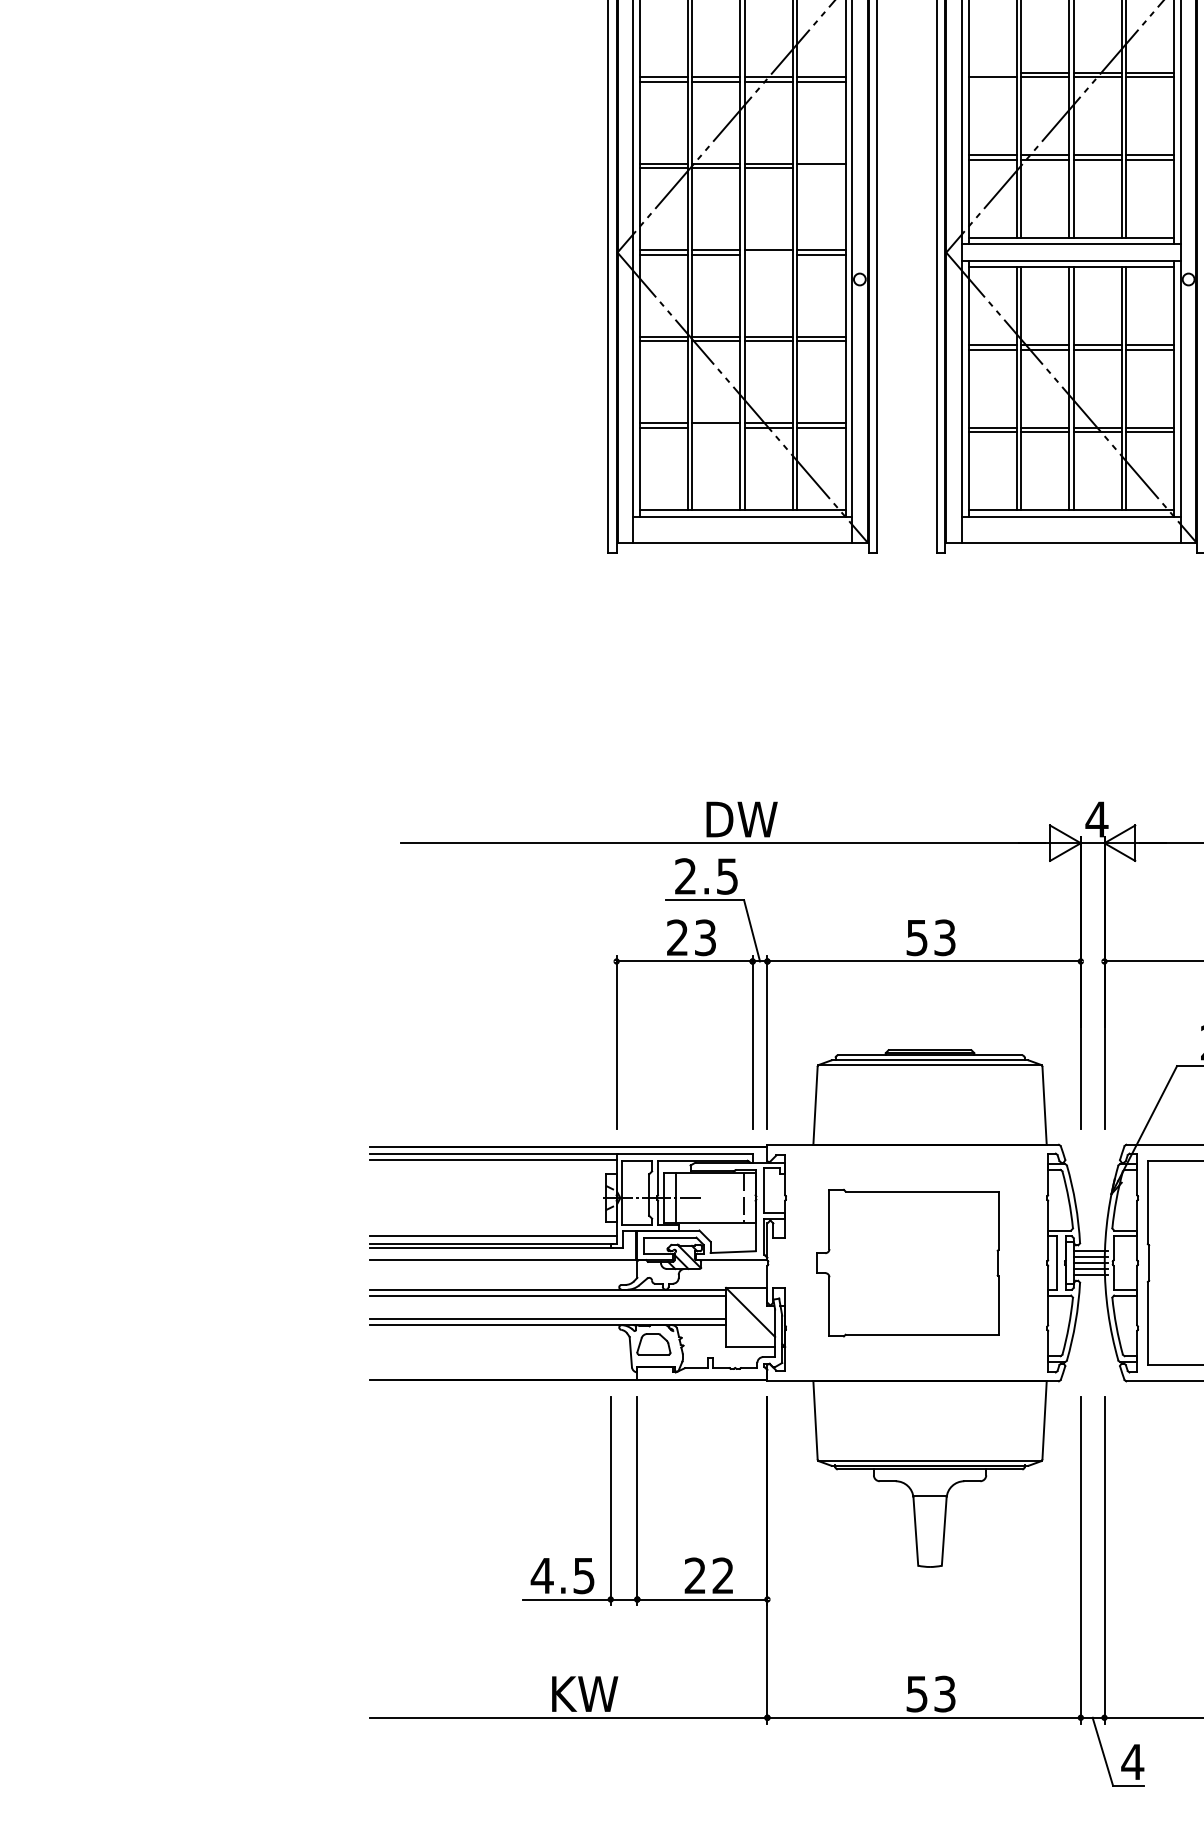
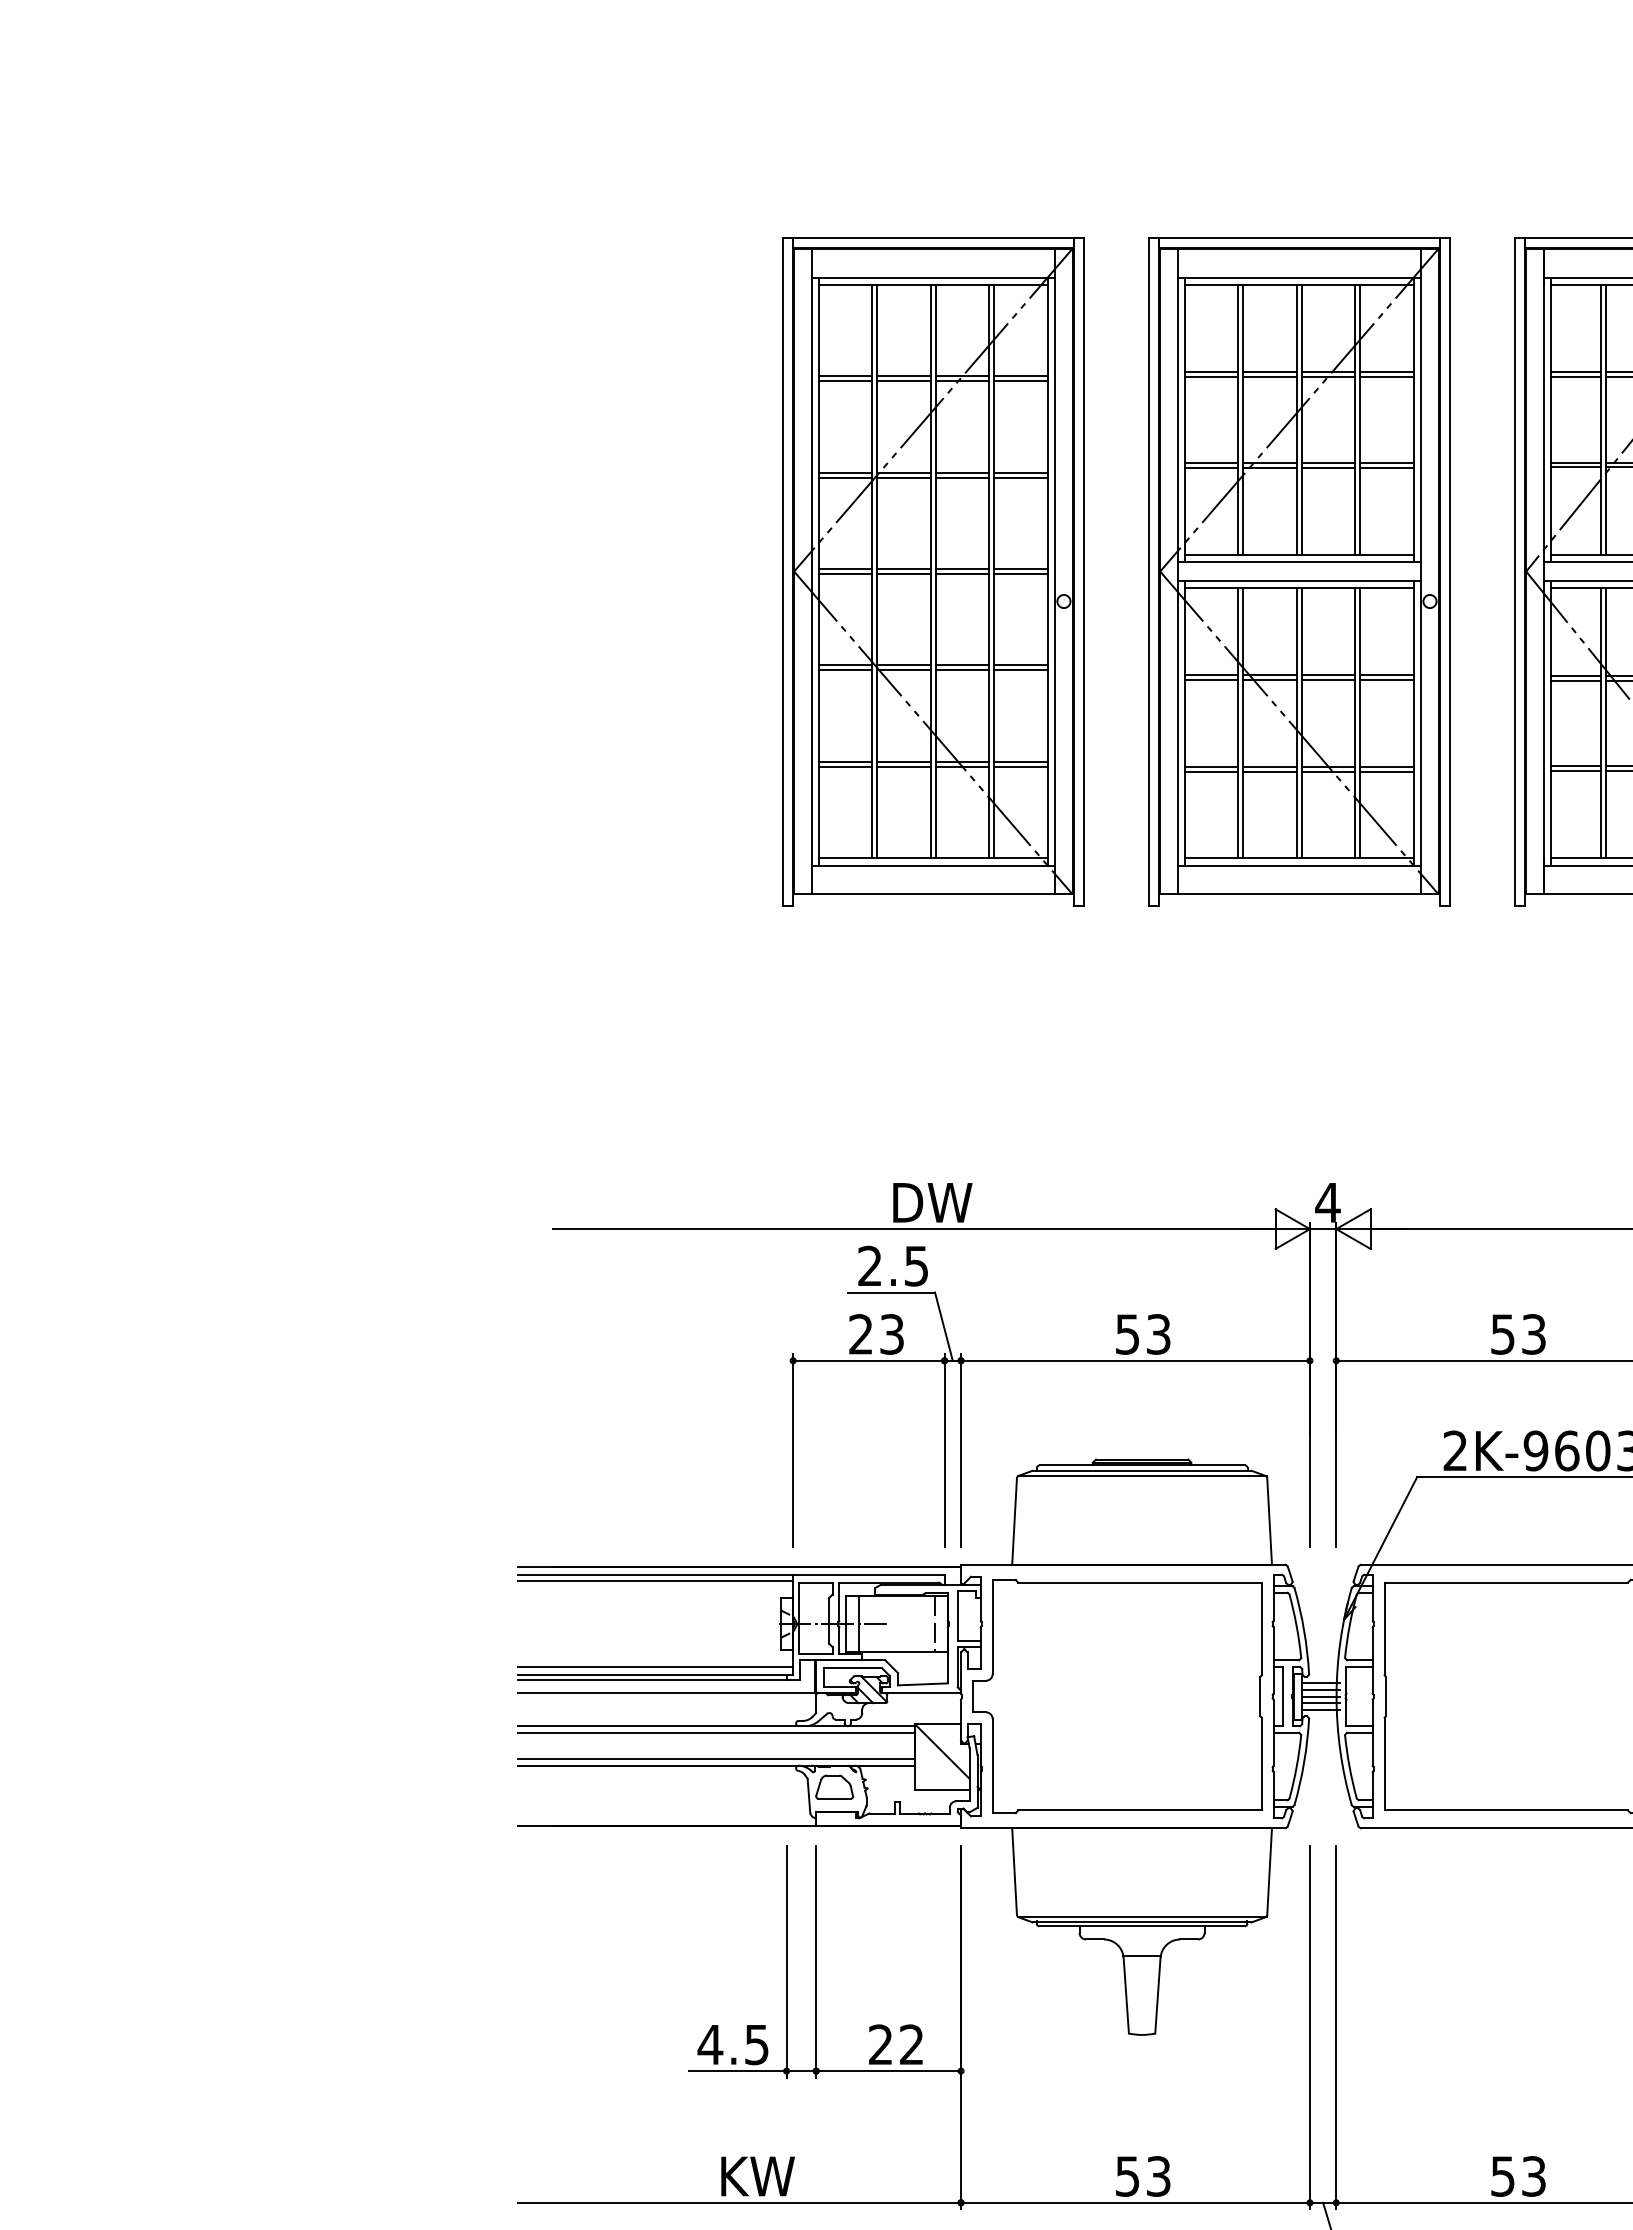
line: (992, 72) -> (1211, 371), added
line: (820, 168) -> (1020, 477), added
line: (768, 255) -> (962, 574), added
line: (715, 427) -> (903, 766), added
part: (907, 1263) -> (1117, 1696), size x1.43

